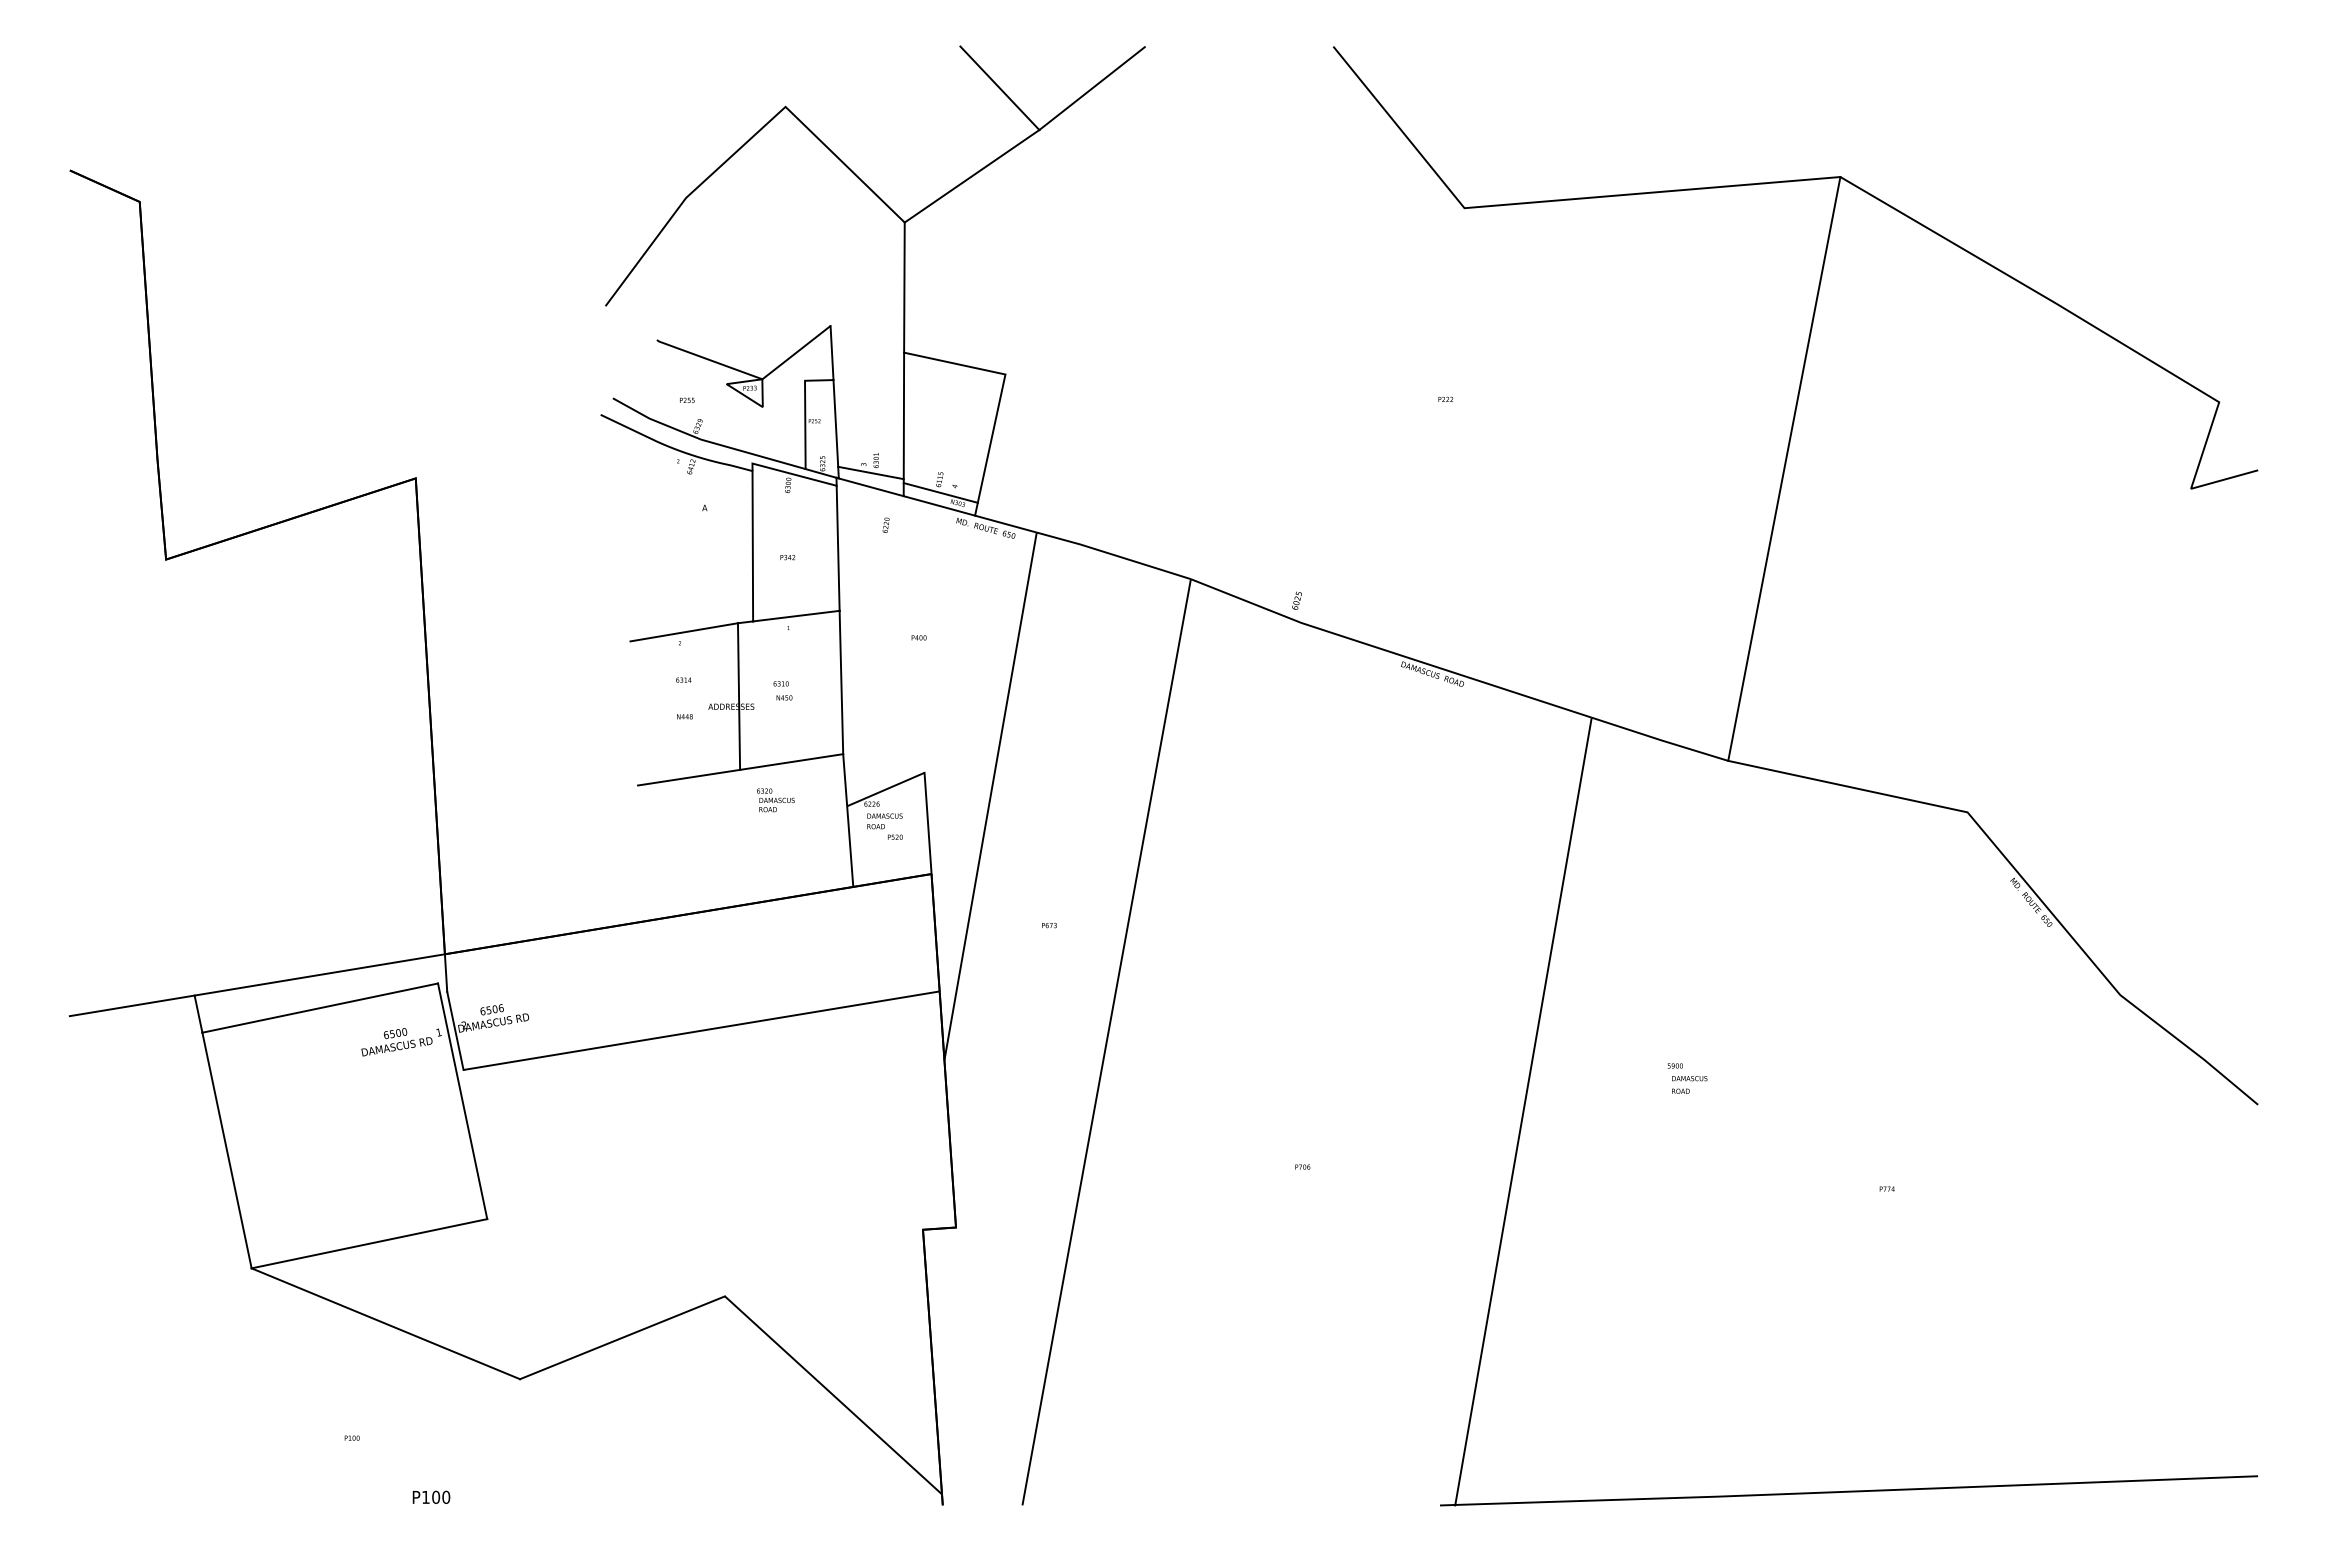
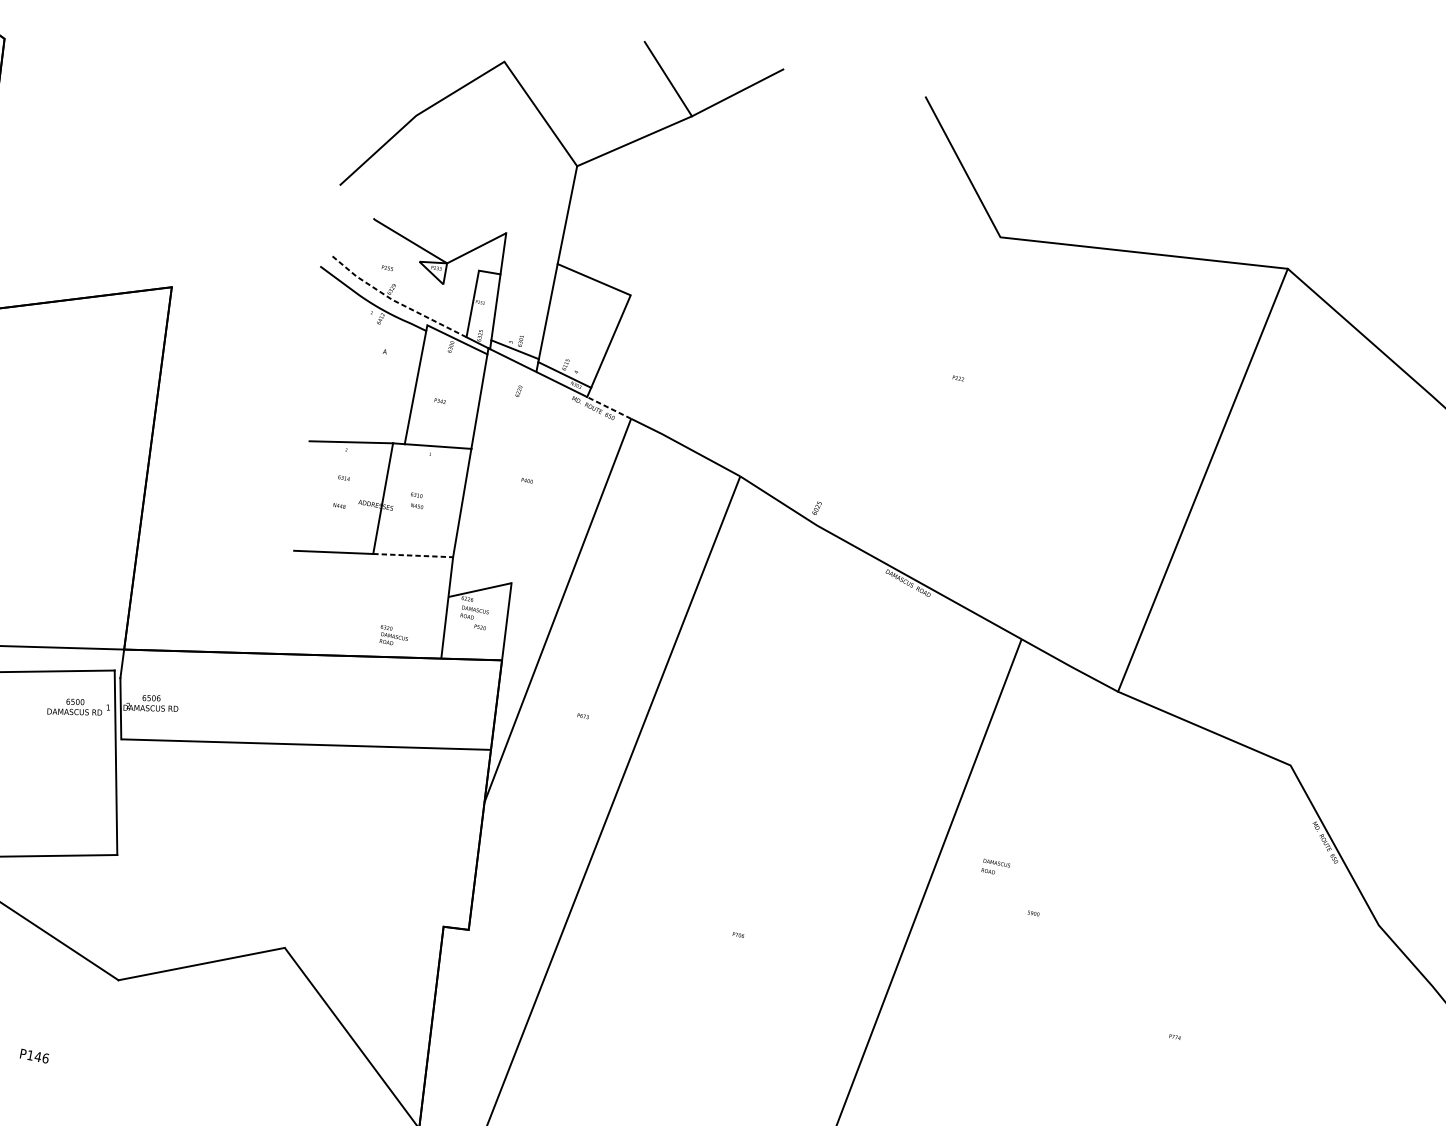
line: (704, 440) -> (394, 300), solid -> dashed
line: (1005, 523) -> (608, 407), solid -> dashed
line: (792, 761) -> (413, 555), solid -> dashed
text: (775, 800) -> (393, 636), moved
text: (1689, 1084) -> (995, 867), moved
text: (440, 1496) -> (41, 1056), P100 -> P146

